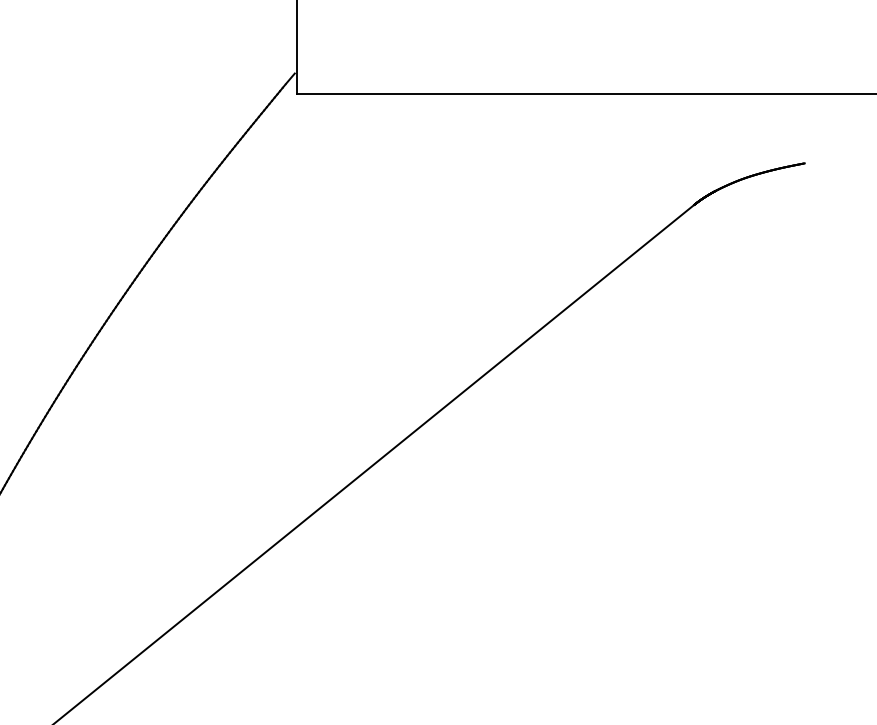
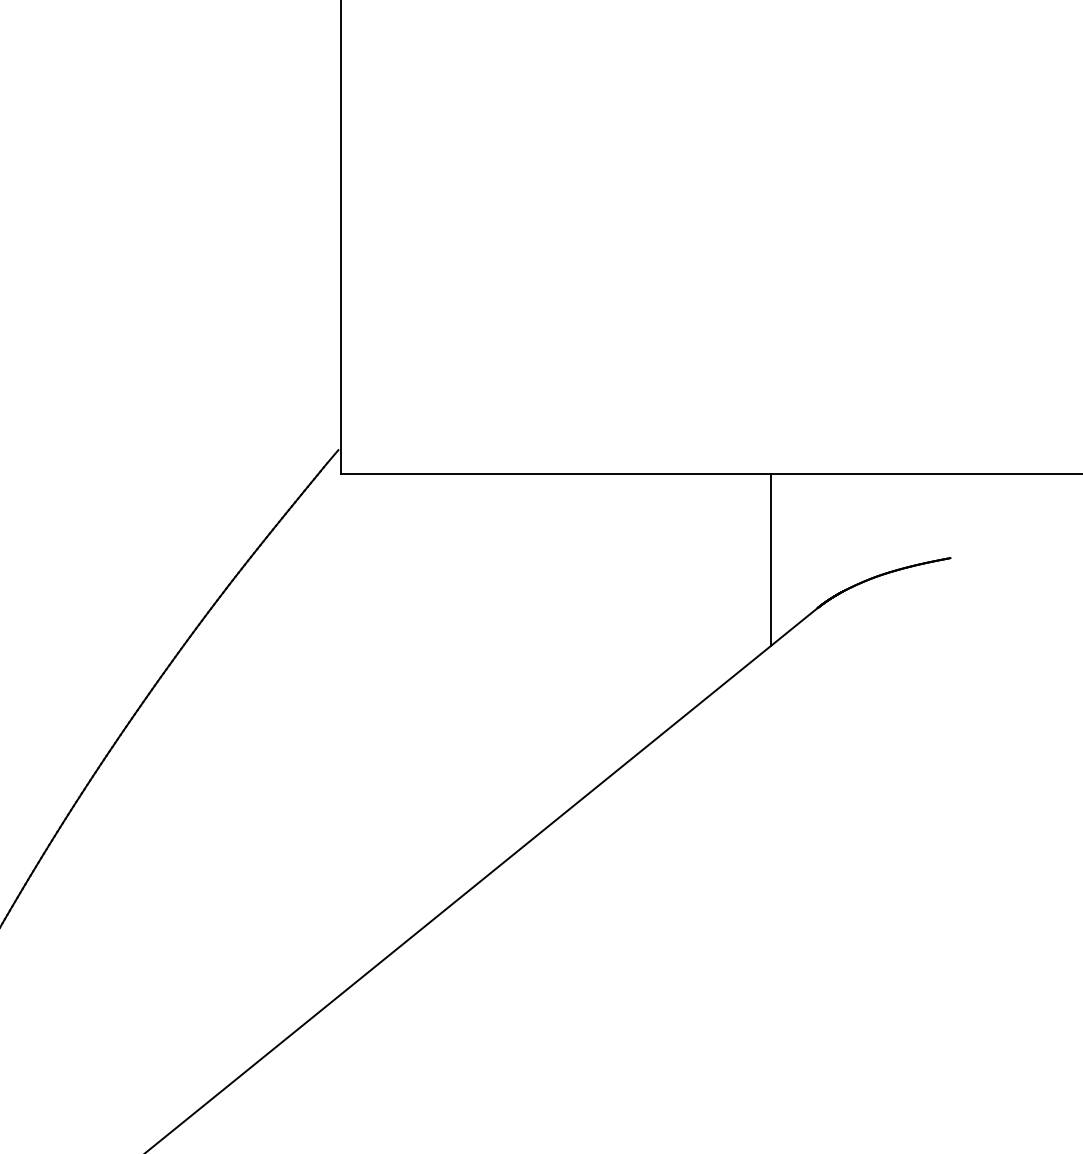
line: (655, 164) -> (771, 559), added

